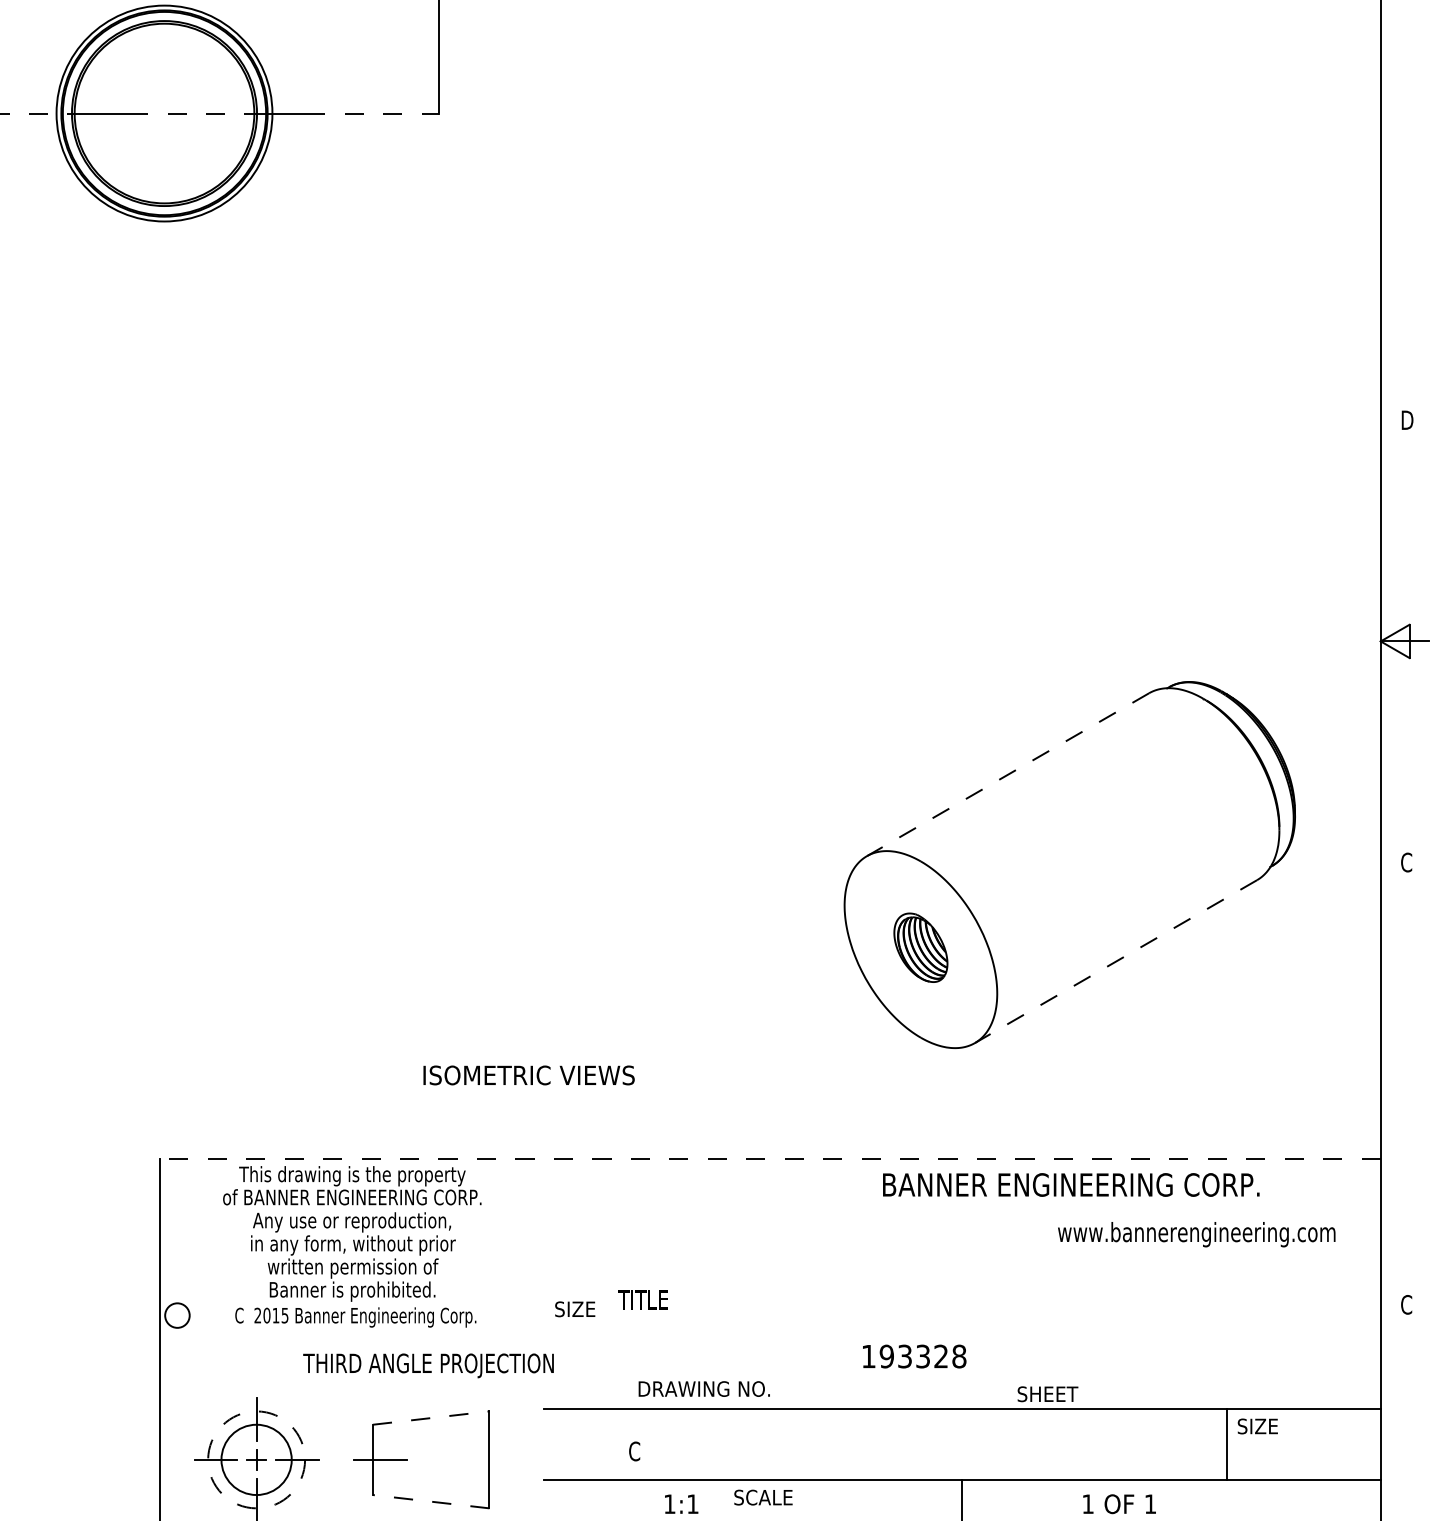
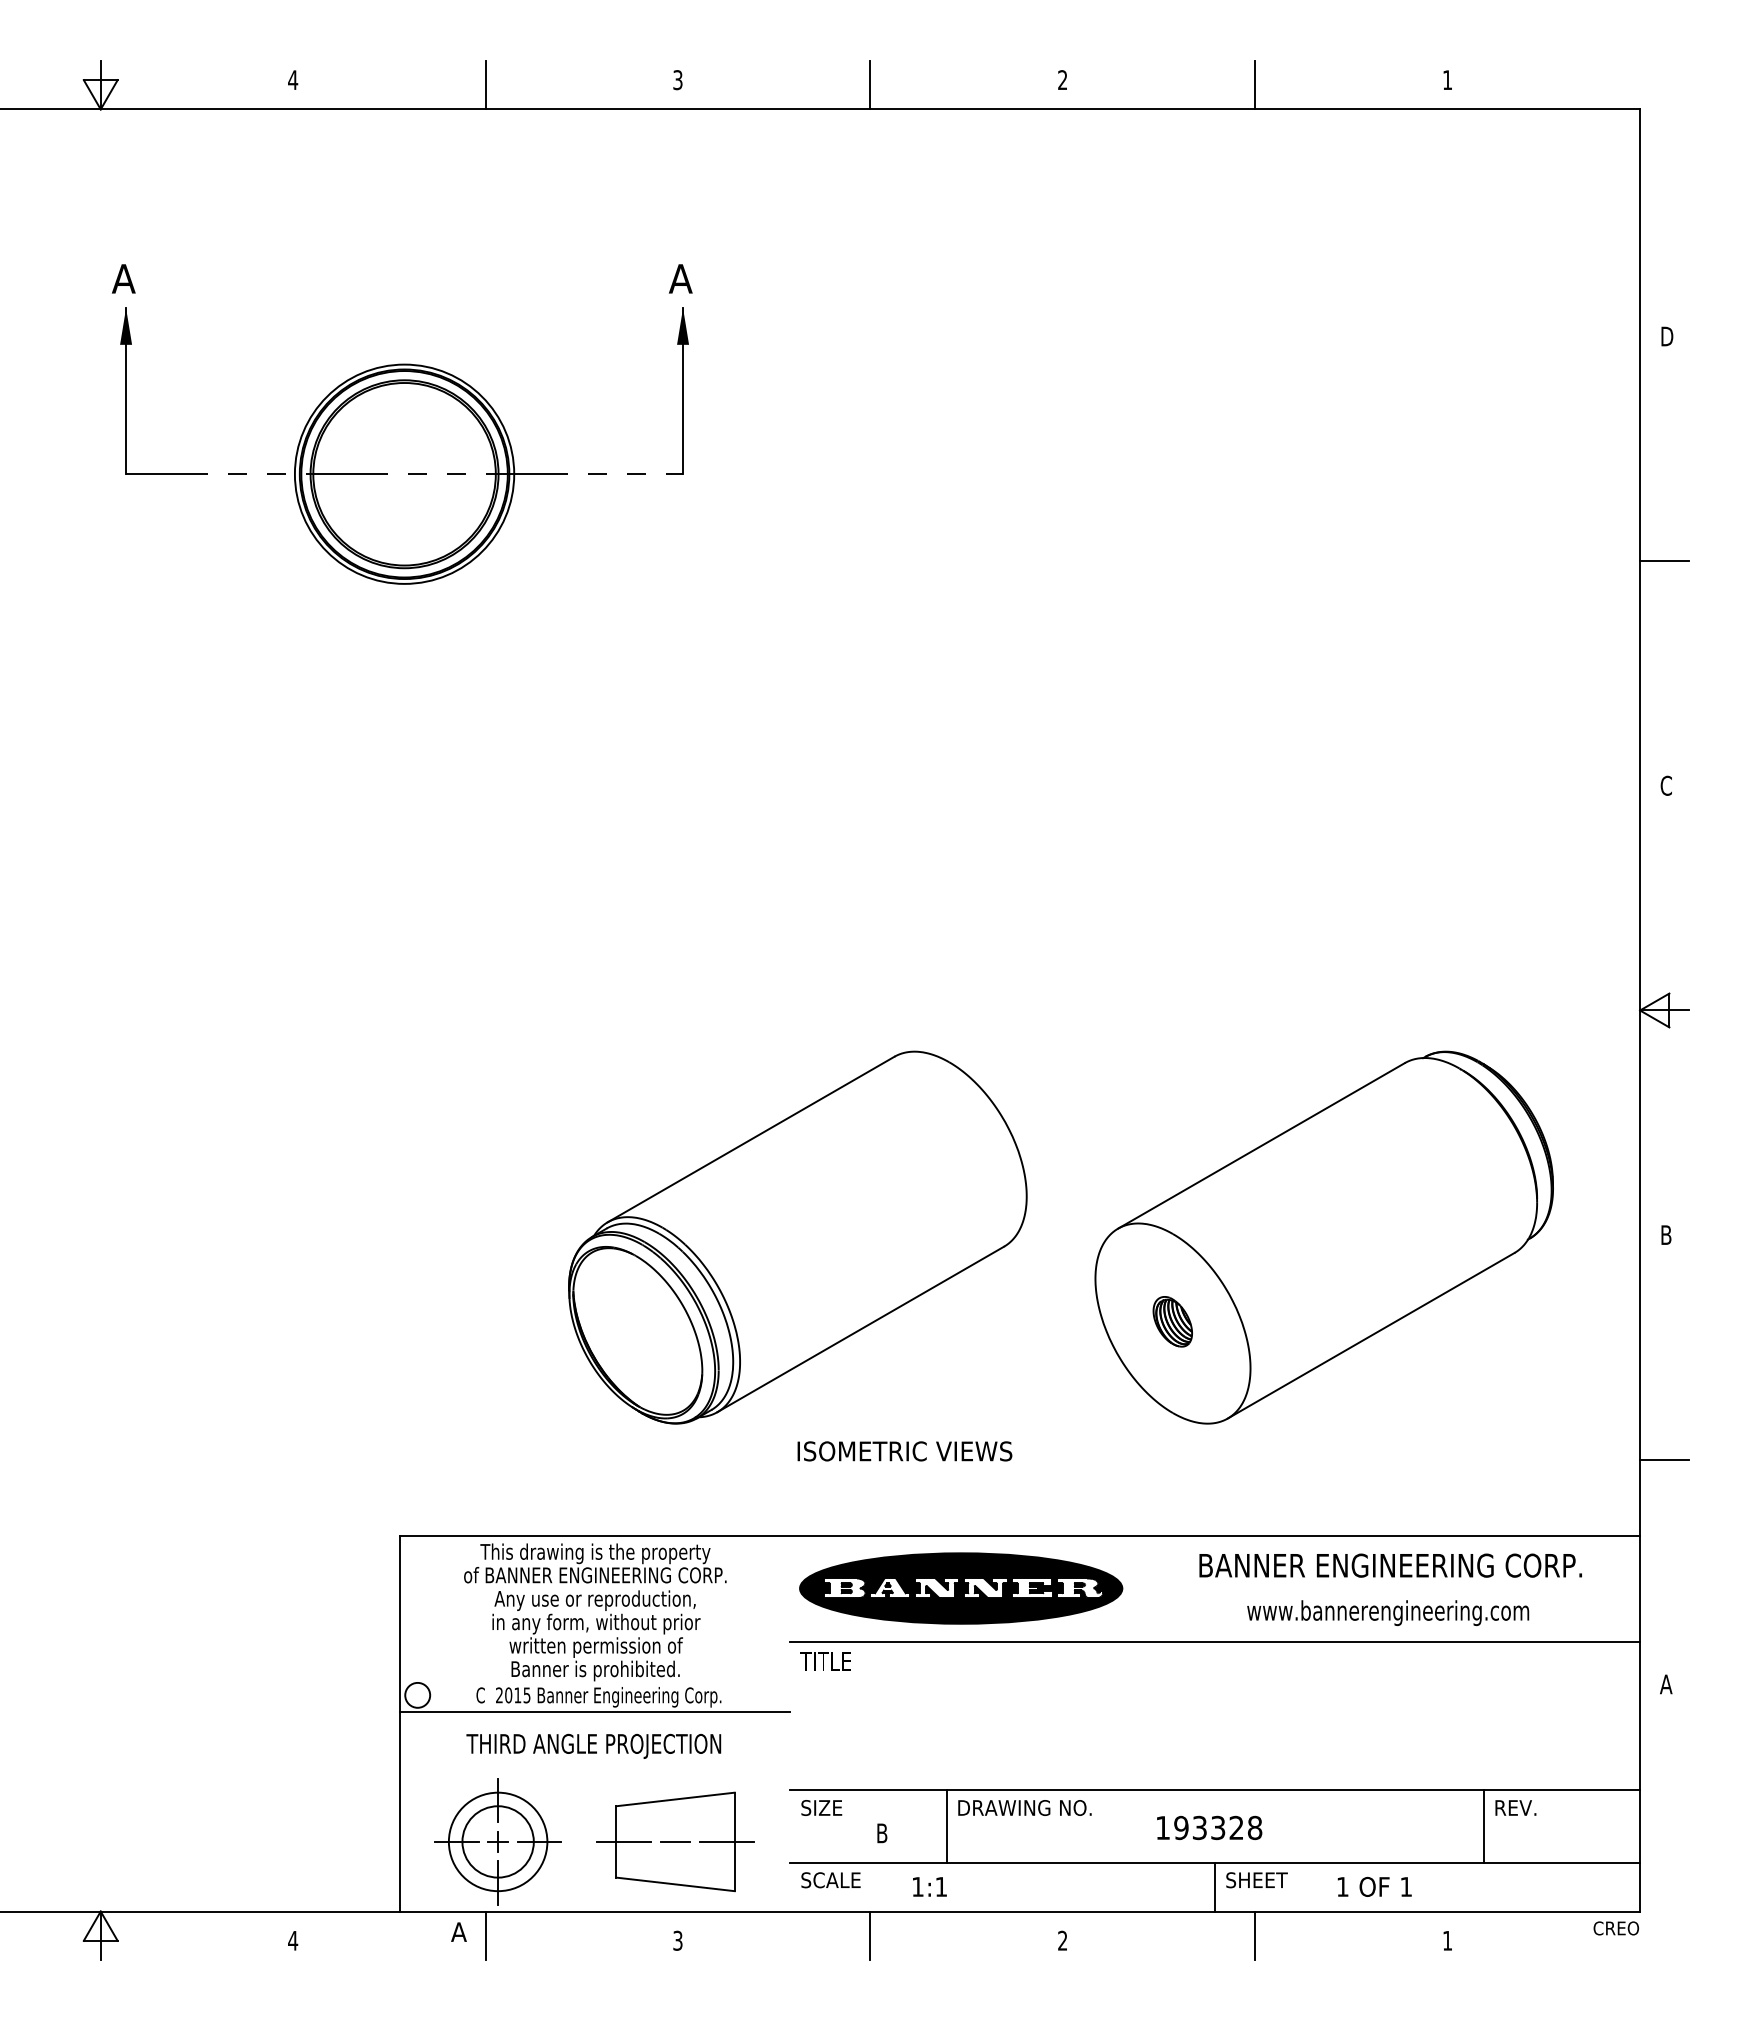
line: (1404, 199) -> (1664, 561), added
text: (1406, 419) -> (1666, 785), D -> C
line: (1008, 775) -> (1261, 1146), dashed -> solid
text: (1405, 862) -> (1665, 1235), C -> B
part: (551, 864) -> (797, 1237), added
part: (920, 947) -> (1172, 1321), size x0.71
line: (1115, 962) -> (1370, 1336), dashed -> solid
text: (528, 1075) -> (904, 1451), moved
line: (1404, 1083) -> (1664, 1459), added
line: (769, 1159) -> (1019, 1536), dashed -> solid
text: (1071, 1184) -> (1390, 1565), moved
part: (712, 1210) -> (961, 1588), added
text: (1197, 1235) -> (1388, 1613), moved
line: (962, 1262) -> (1215, 1641), added
text: (642, 1299) -> (825, 1661), moved
text: (1406, 1304) -> (1666, 1684), C -> A
text: (574, 1308) -> (821, 1807), moved
line: (351, 1332) -> (594, 1712), added
text: (914, 1356) -> (1209, 1827), moved
text: (428, 1364) -> (593, 1745), moved
text: (703, 1388) -> (1024, 1807), moved
text: (1047, 1394) -> (1256, 1880), moved
line: (431, 1418) -> (675, 1799), dashed -> solid
text: (1258, 1426) -> (1515, 1808), SIZE -> REV.
line: (697, 1444) -> (946, 1826), added
text: (633, 1451) -> (881, 1833), C -> B
circle: (255, 1459) -> (497, 1841), dashed -> solid
line: (431, 1459) -> (675, 1841), added
line: (481, 1459) -> (726, 1841), added
text: (762, 1497) -> (830, 1880), moved
line: (431, 1501) -> (675, 1884), dashed -> solid

